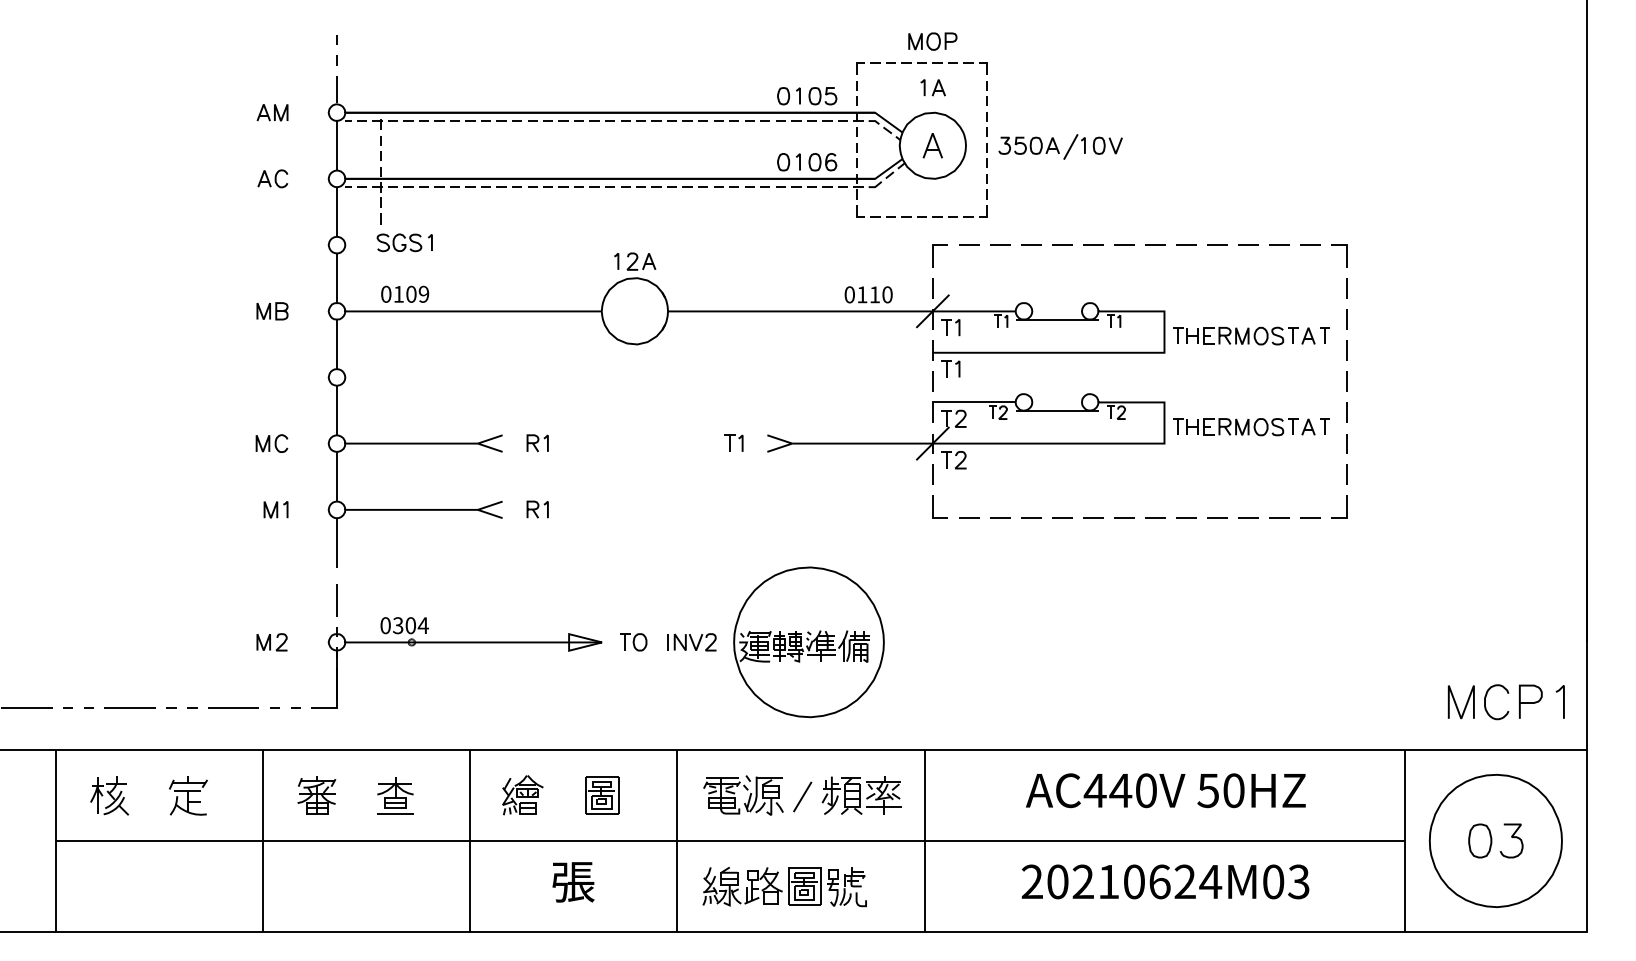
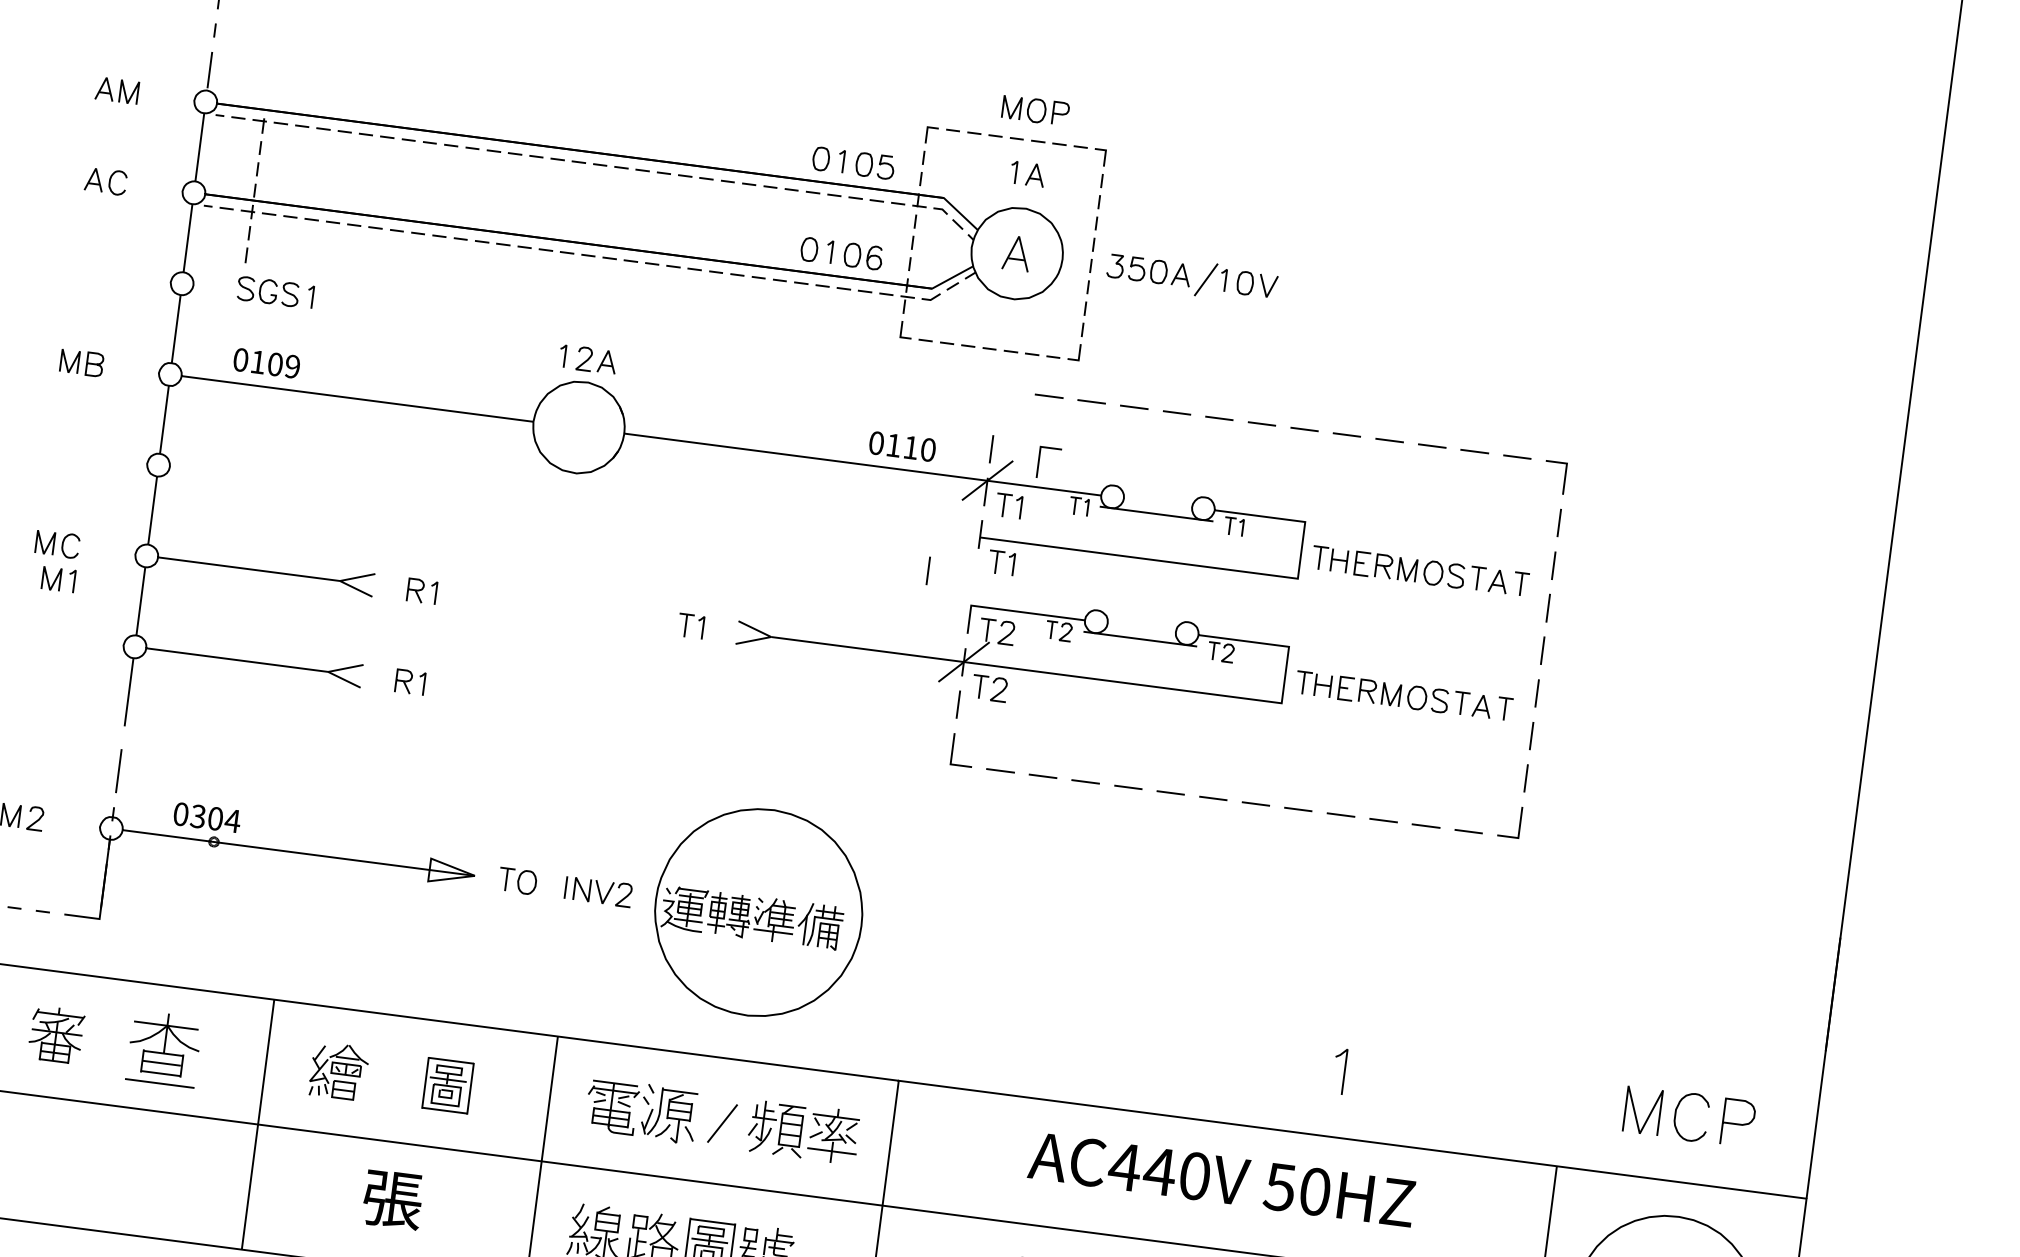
line: (933, 255) -> (1039, 461), moved
line: (932, 381) -> (927, 570), moved
part: (275, 509) -> (57, 579), moved
line: (1563, 701) -> (1344, 1071), moved
part: (395, 795) -> (164, 1049), size x1.4

